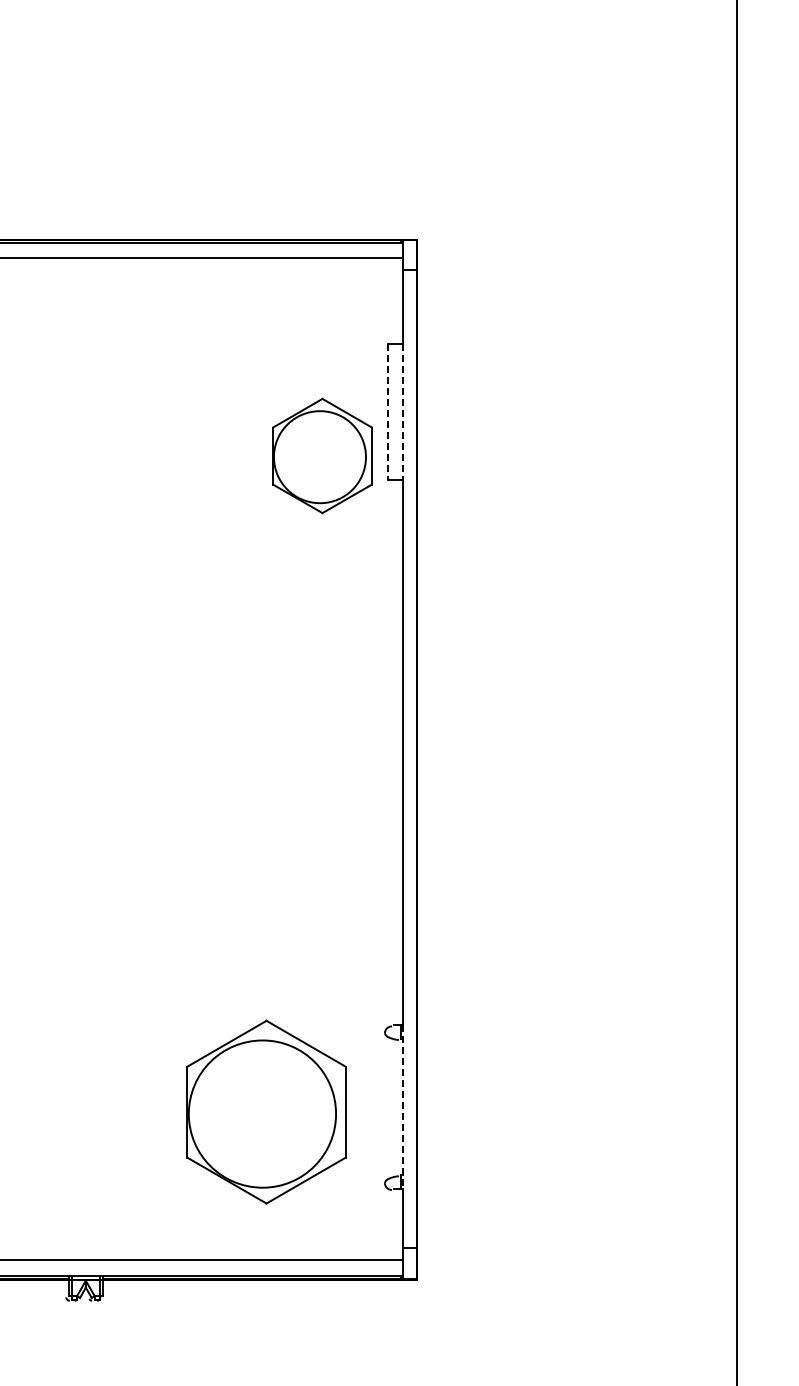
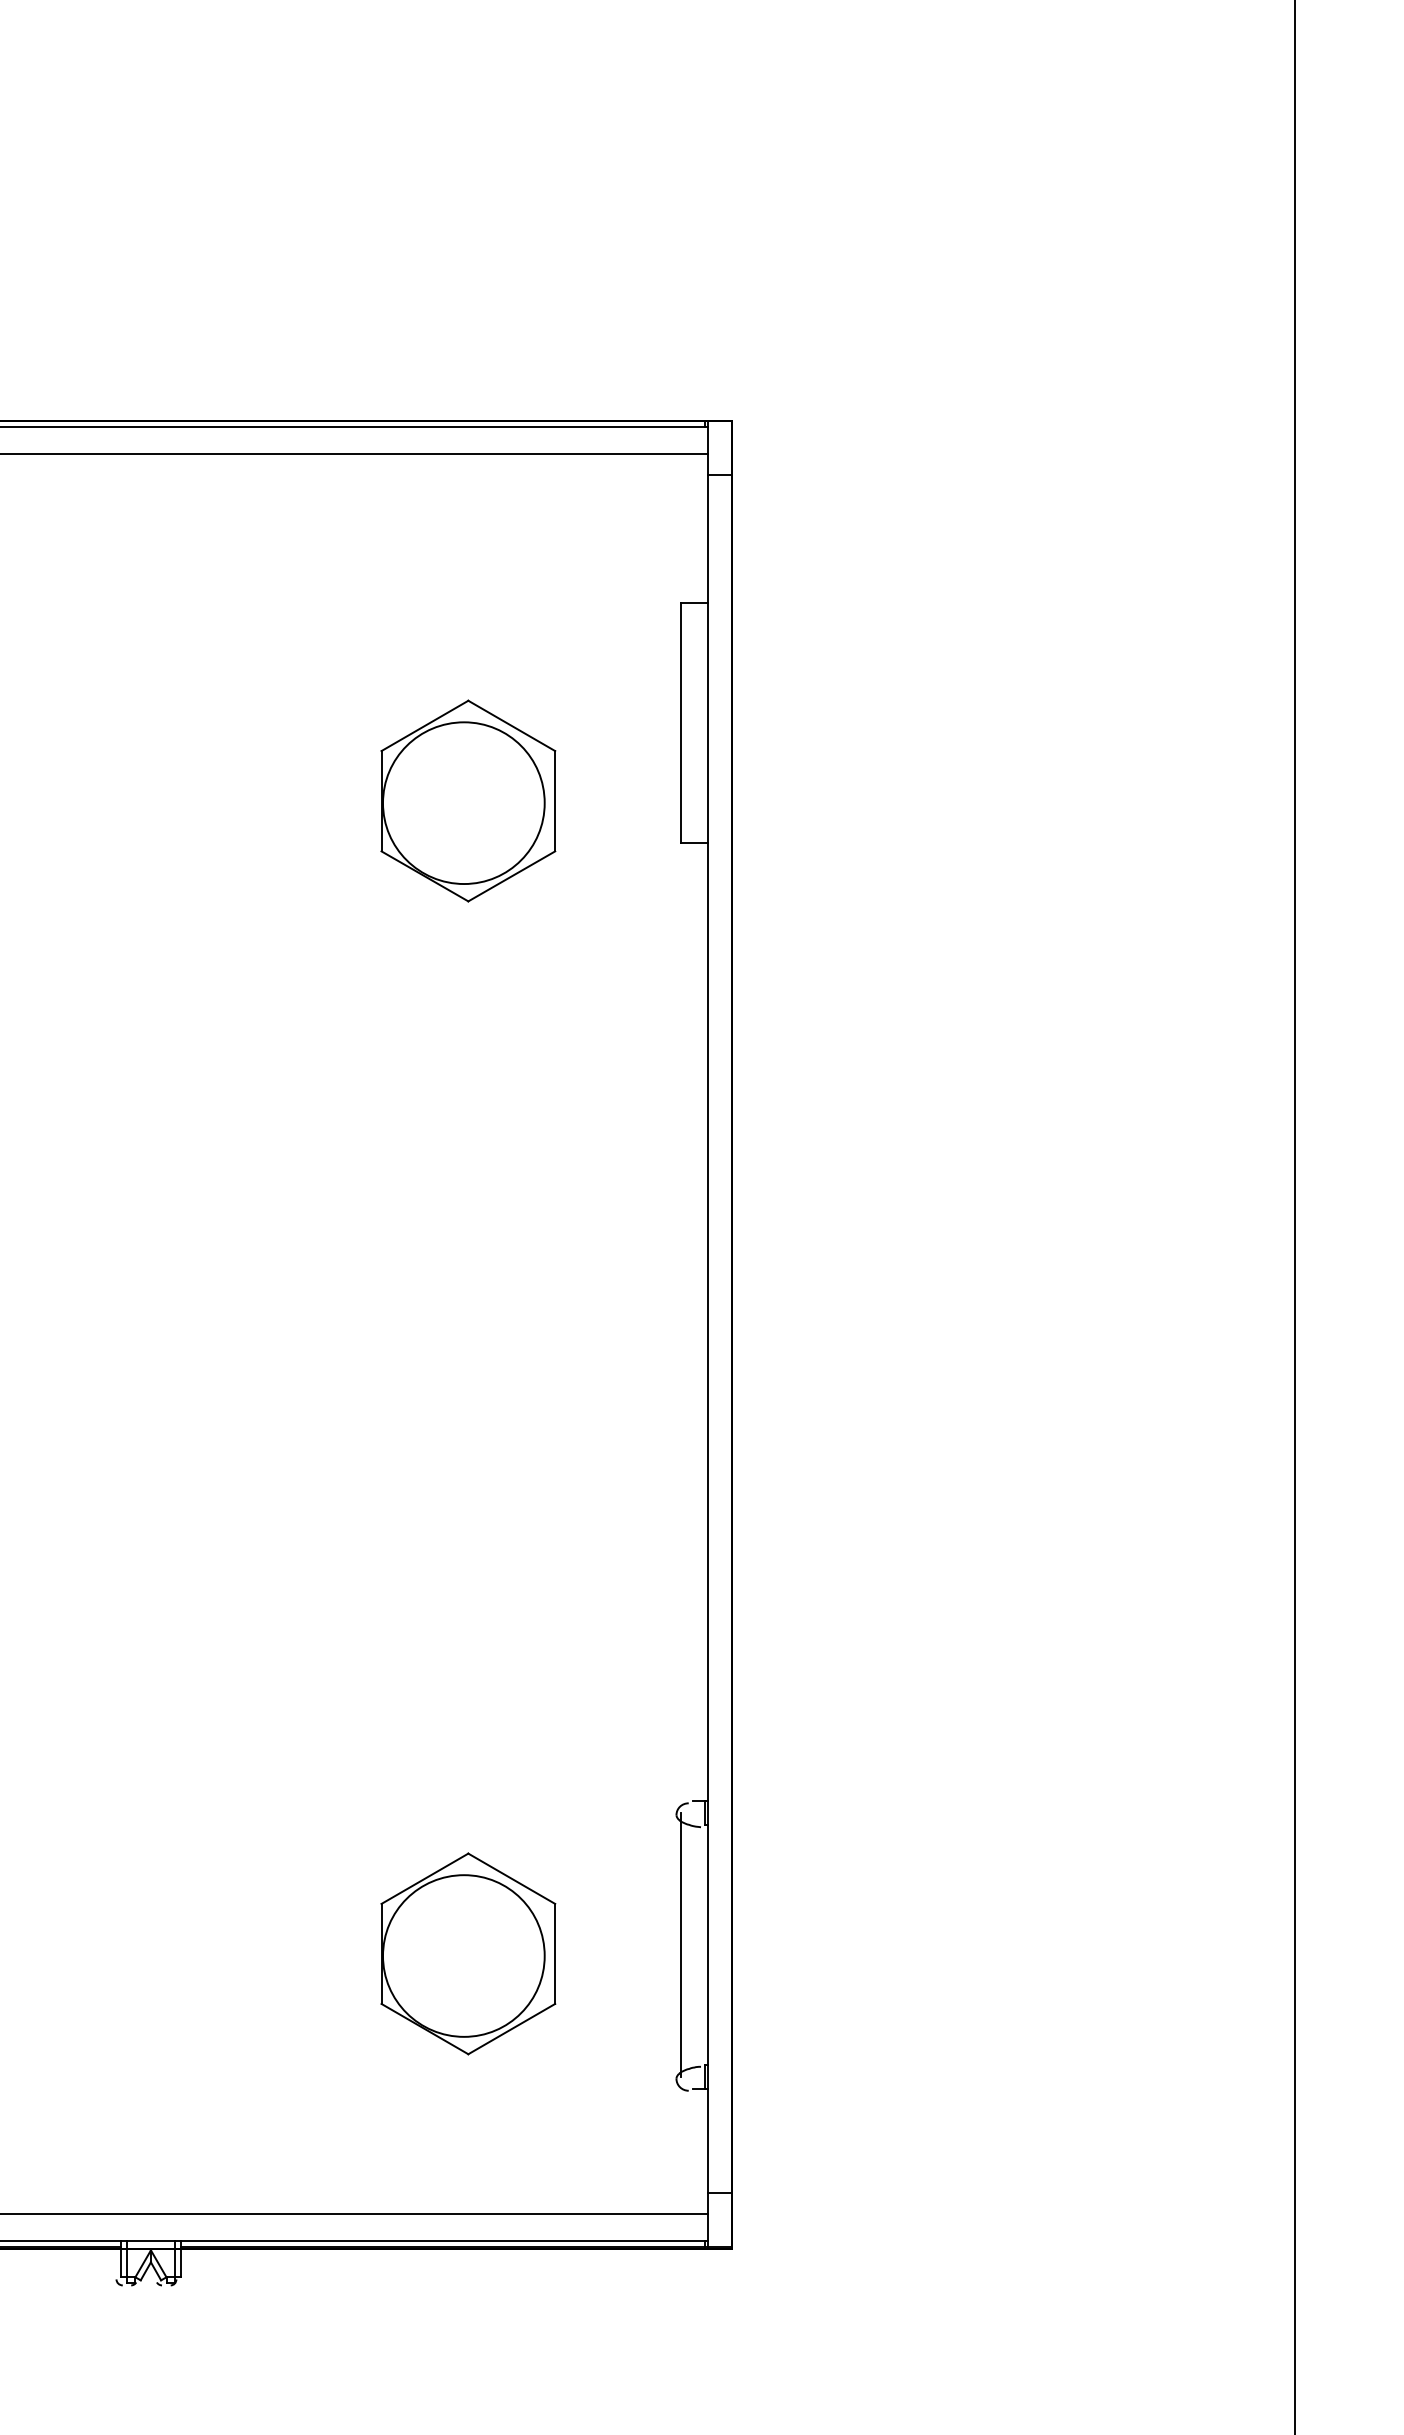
line: (387, 412) -> (680, 724), dashed -> solid
line: (402, 412) -> (707, 724), dashed -> solid
part: (322, 455) -> (468, 800), moved
line: (387, 1106) -> (680, 1944), added
line: (402, 1107) -> (707, 1945), dashed -> solid
part: (266, 1111) -> (468, 1952), size x0.62

